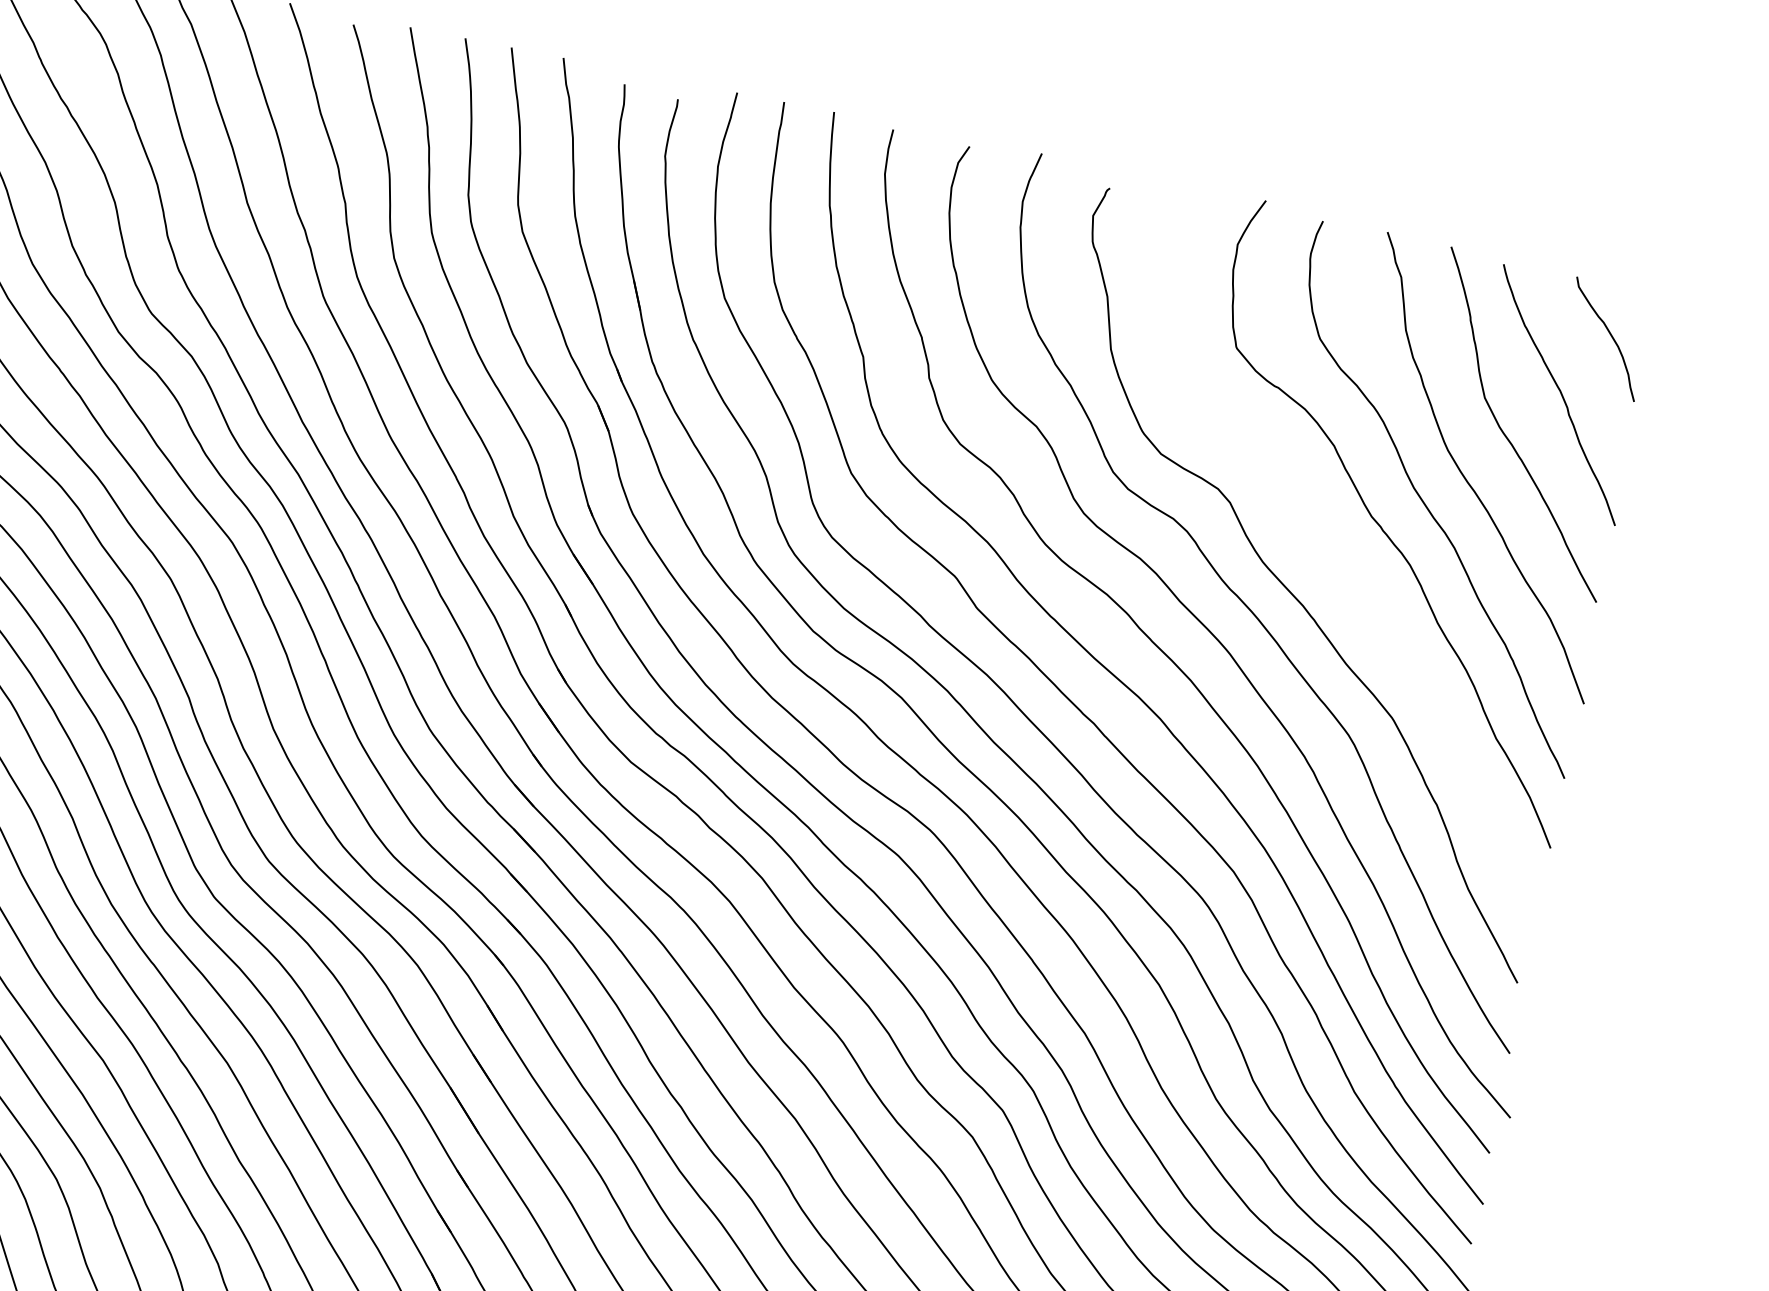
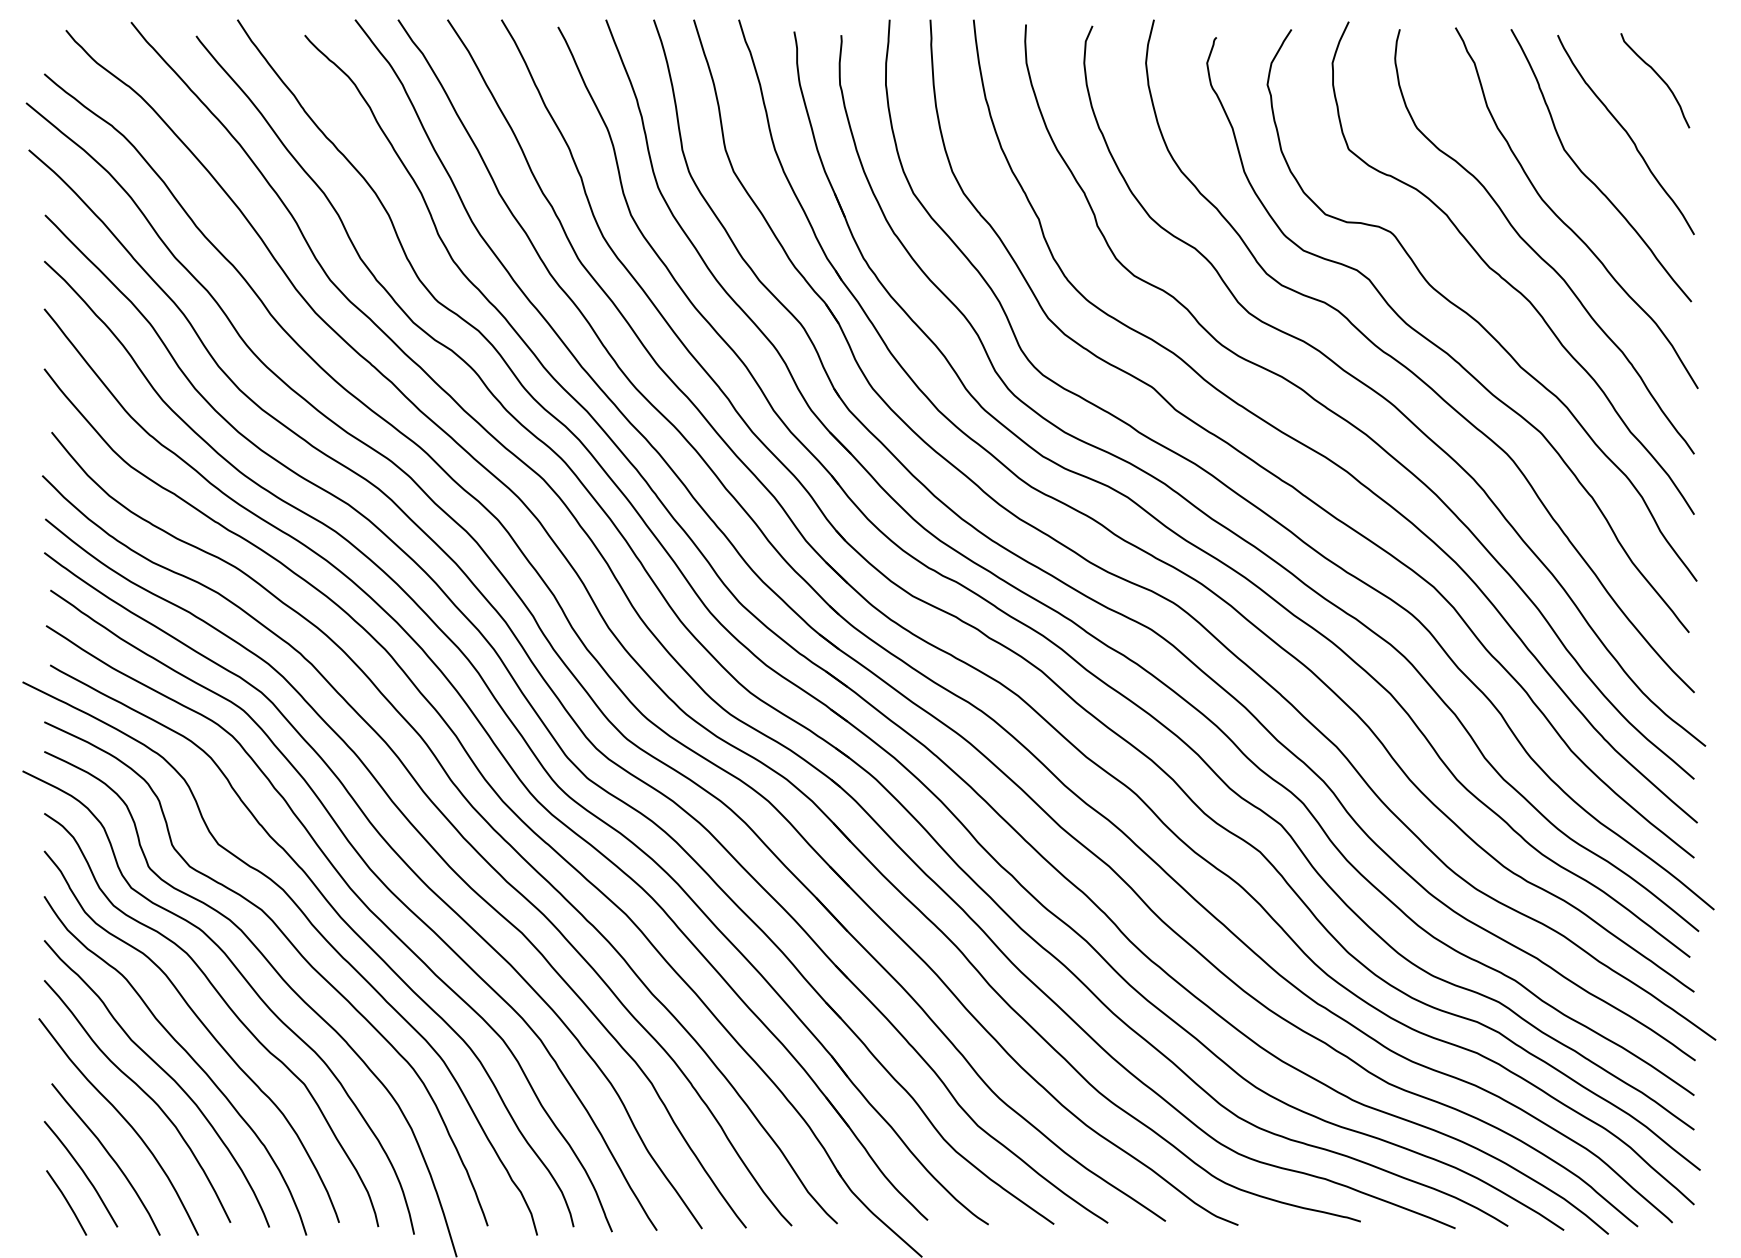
curve: (1339, 567) -> (1471, 315), added

